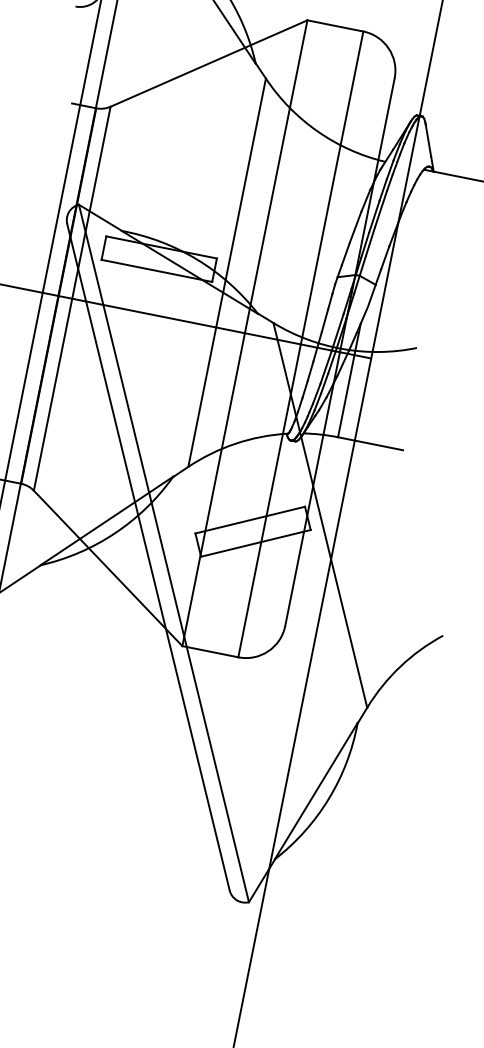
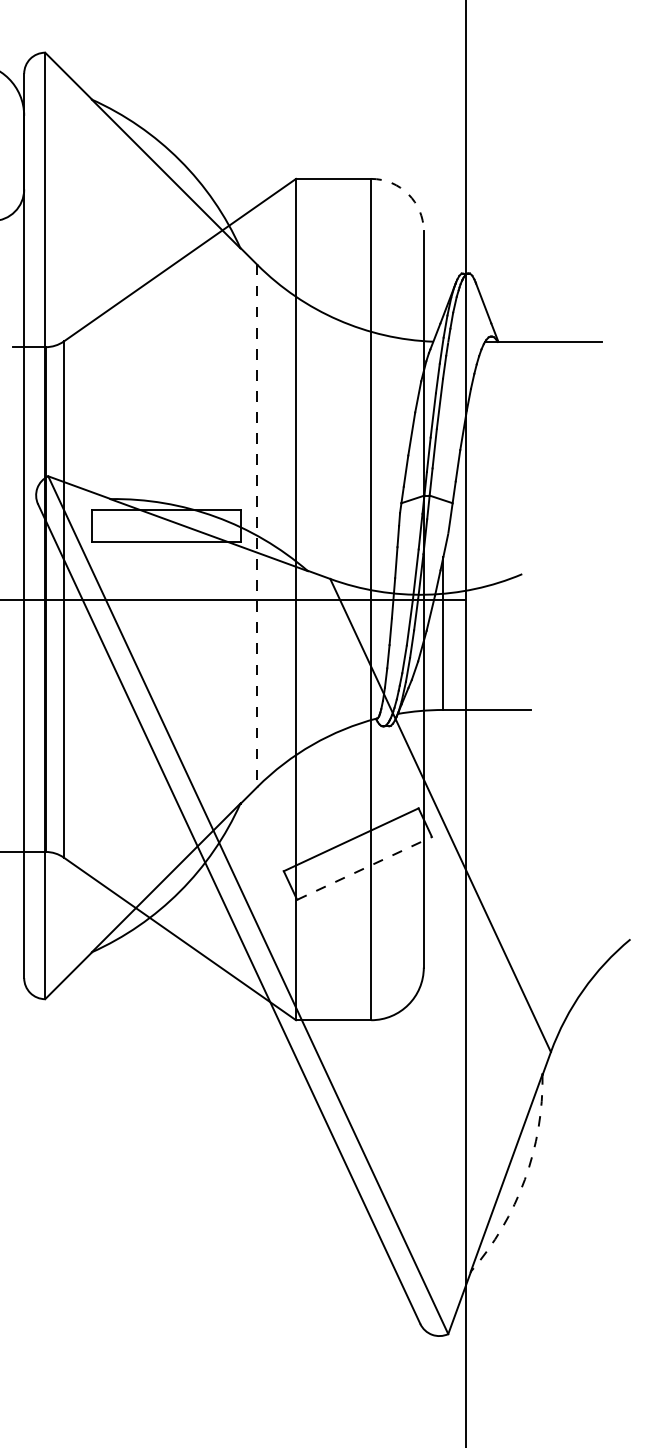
arc: (388, 48) -> (408, 194), solid -> dashed
line: (227, 273) -> (257, 526), solid -> dashed
line: (256, 543) -> (365, 868), solid -> dashed
arc: (328, 798) -> (524, 1179), solid -> dashed

